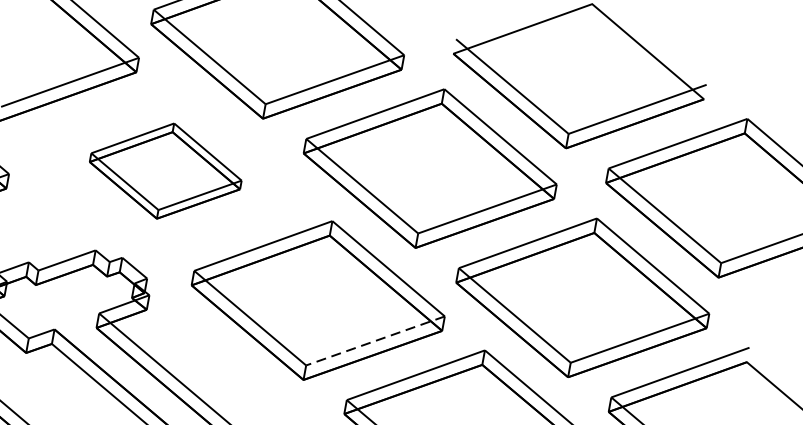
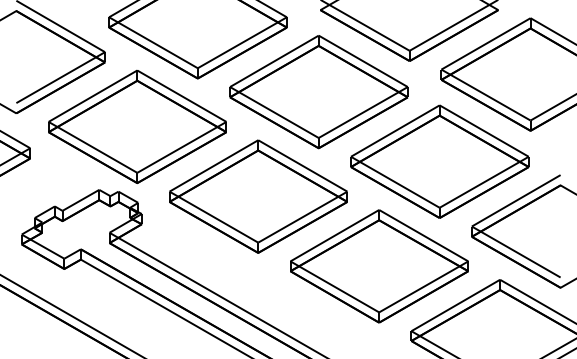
part: (165, 170) -> (137, 126), size x1.67
line: (374, 341) -> (302, 217), dashed -> solid

